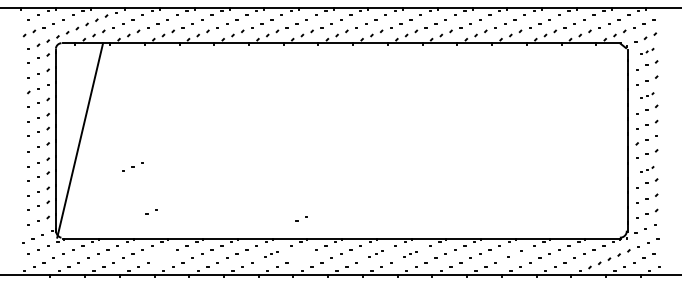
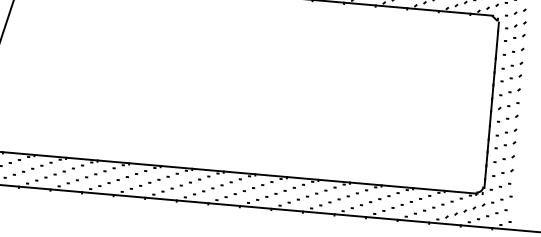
part: (647, 51) -> (516, 25), size x1.67
part: (647, 95) -> (512, 65), size x1.67
part: (132, 166) -> (39, 88), removed
part: (647, 169) -> (506, 132), size x1.67
part: (151, 211) -> (59, 172), moved
part: (301, 218) -> (185, 183), moved
part: (271, 253) -> (158, 179), size x1.67
part: (375, 253) -> (253, 187), size x1.43
part: (410, 253) -> (284, 190), size x1.67
part: (514, 253) -> (379, 198), size x1.43

